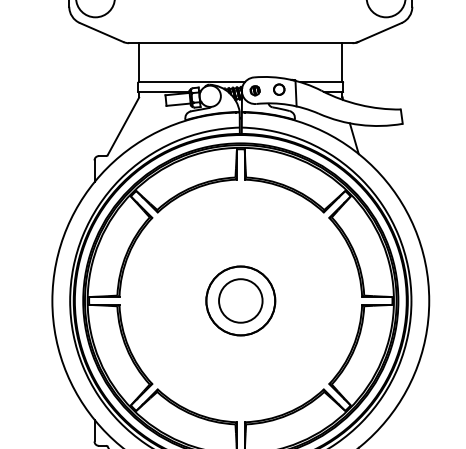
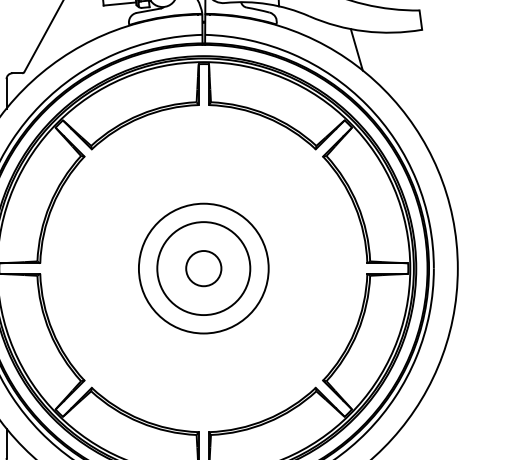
circle: (240, 300) -> (203, 267), size x0.6
circle: (240, 300) -> (203, 267), size x1.4

